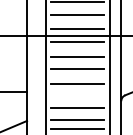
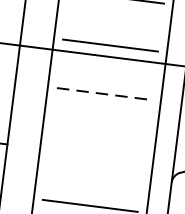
line: (77, 14) -> (113, 19), removed
line: (77, 42) -> (107, 68), removed
line: (77, 56) -> (104, 93), solid -> dashed
line: (77, 69) -> (101, 116), removed
line: (77, 83) -> (98, 141), removed
line: (77, 108) -> (92, 185), removed

